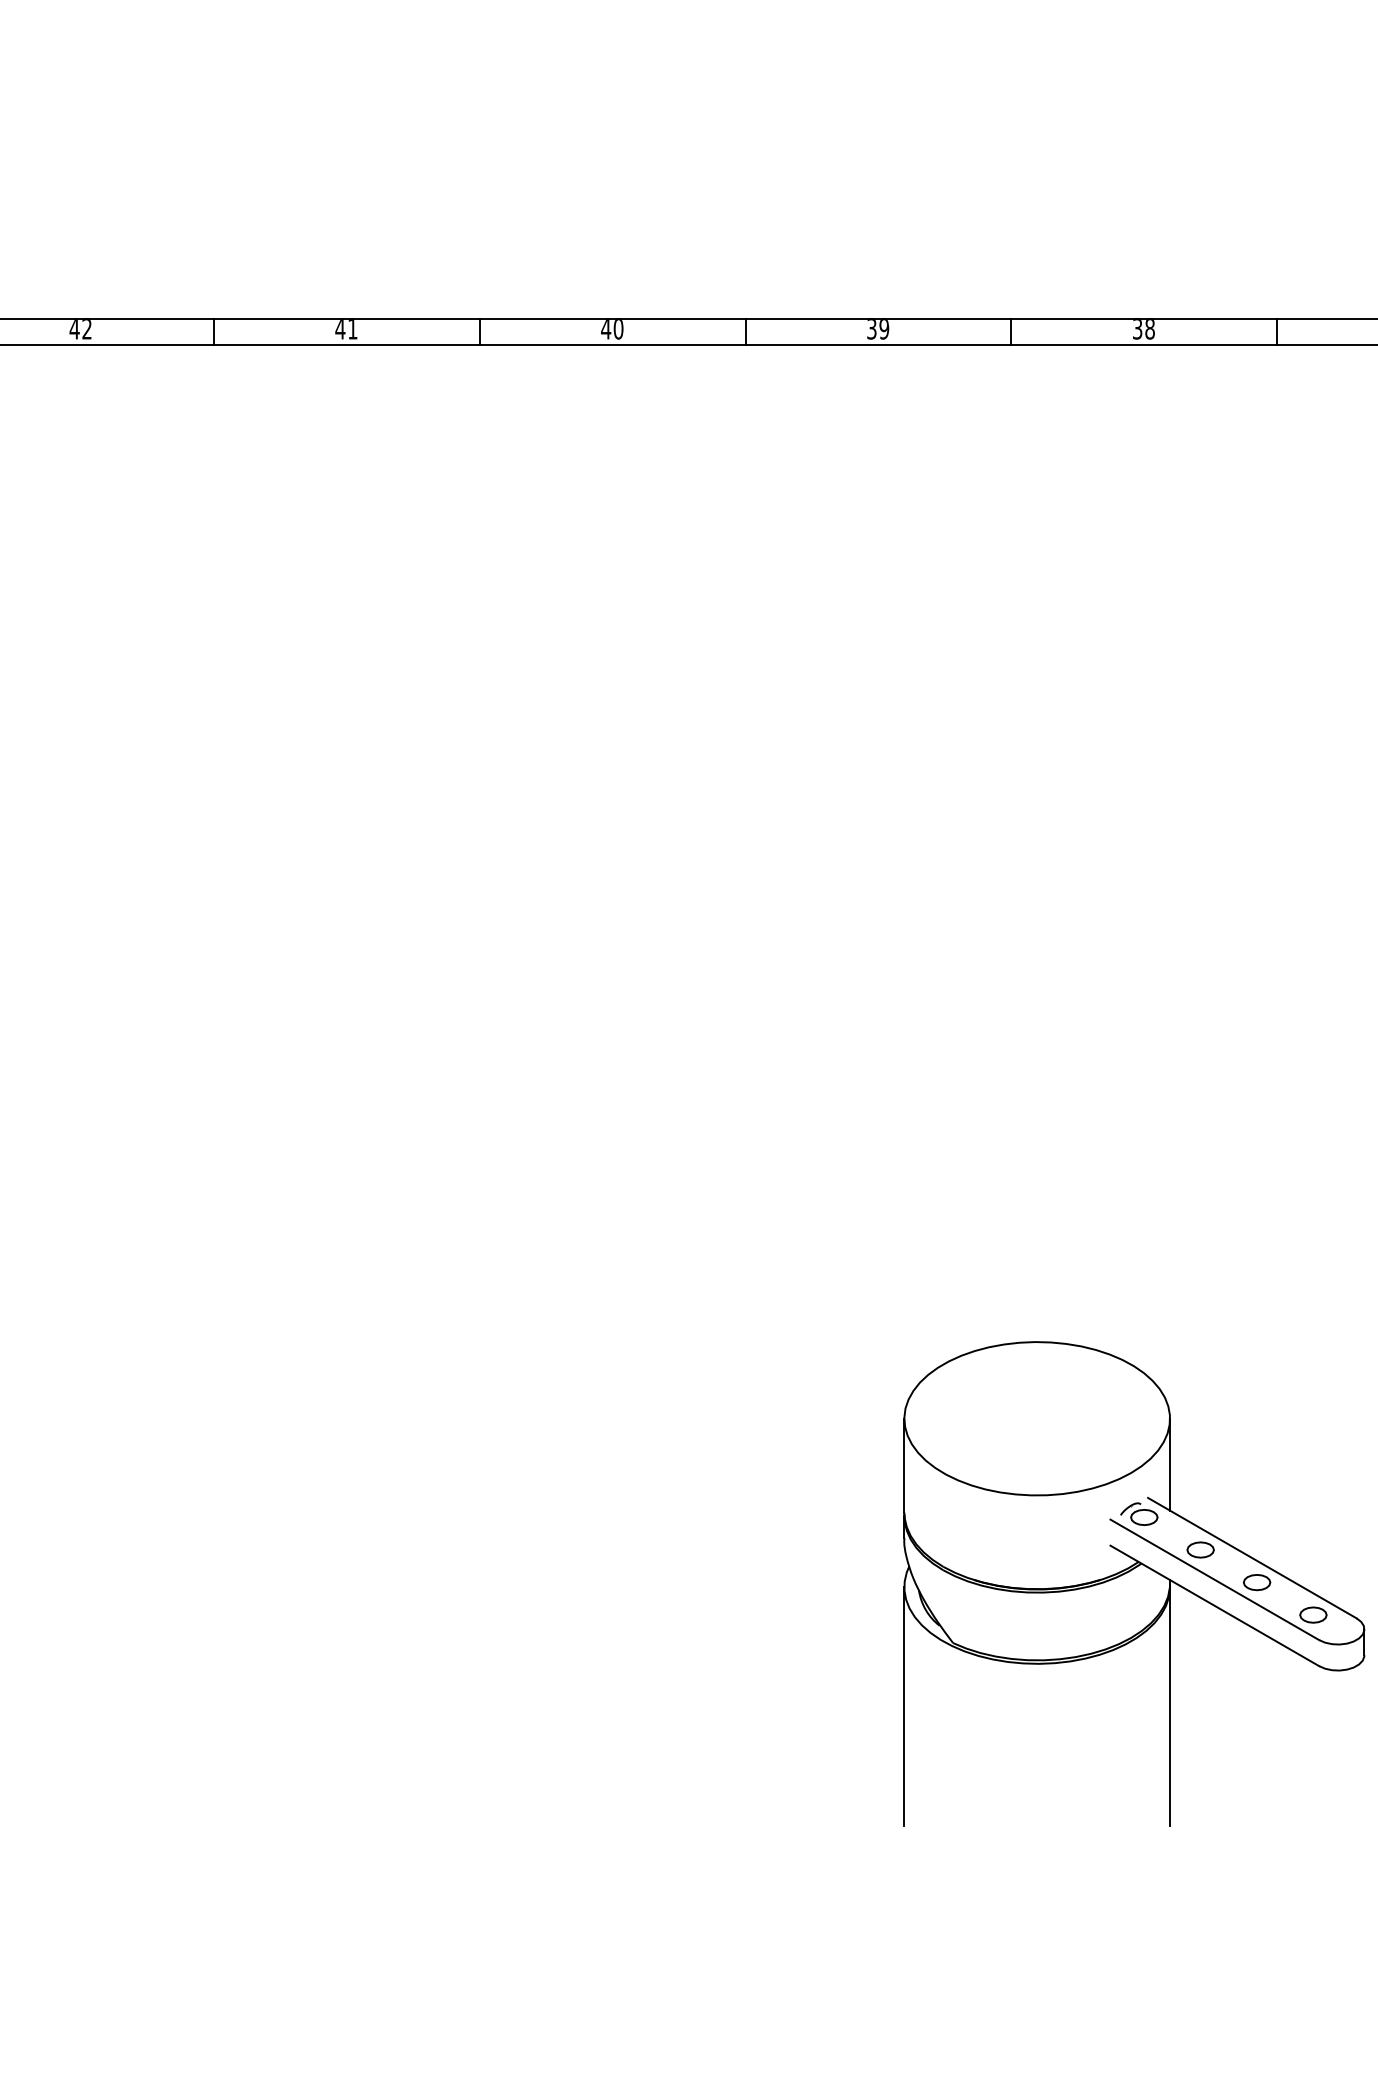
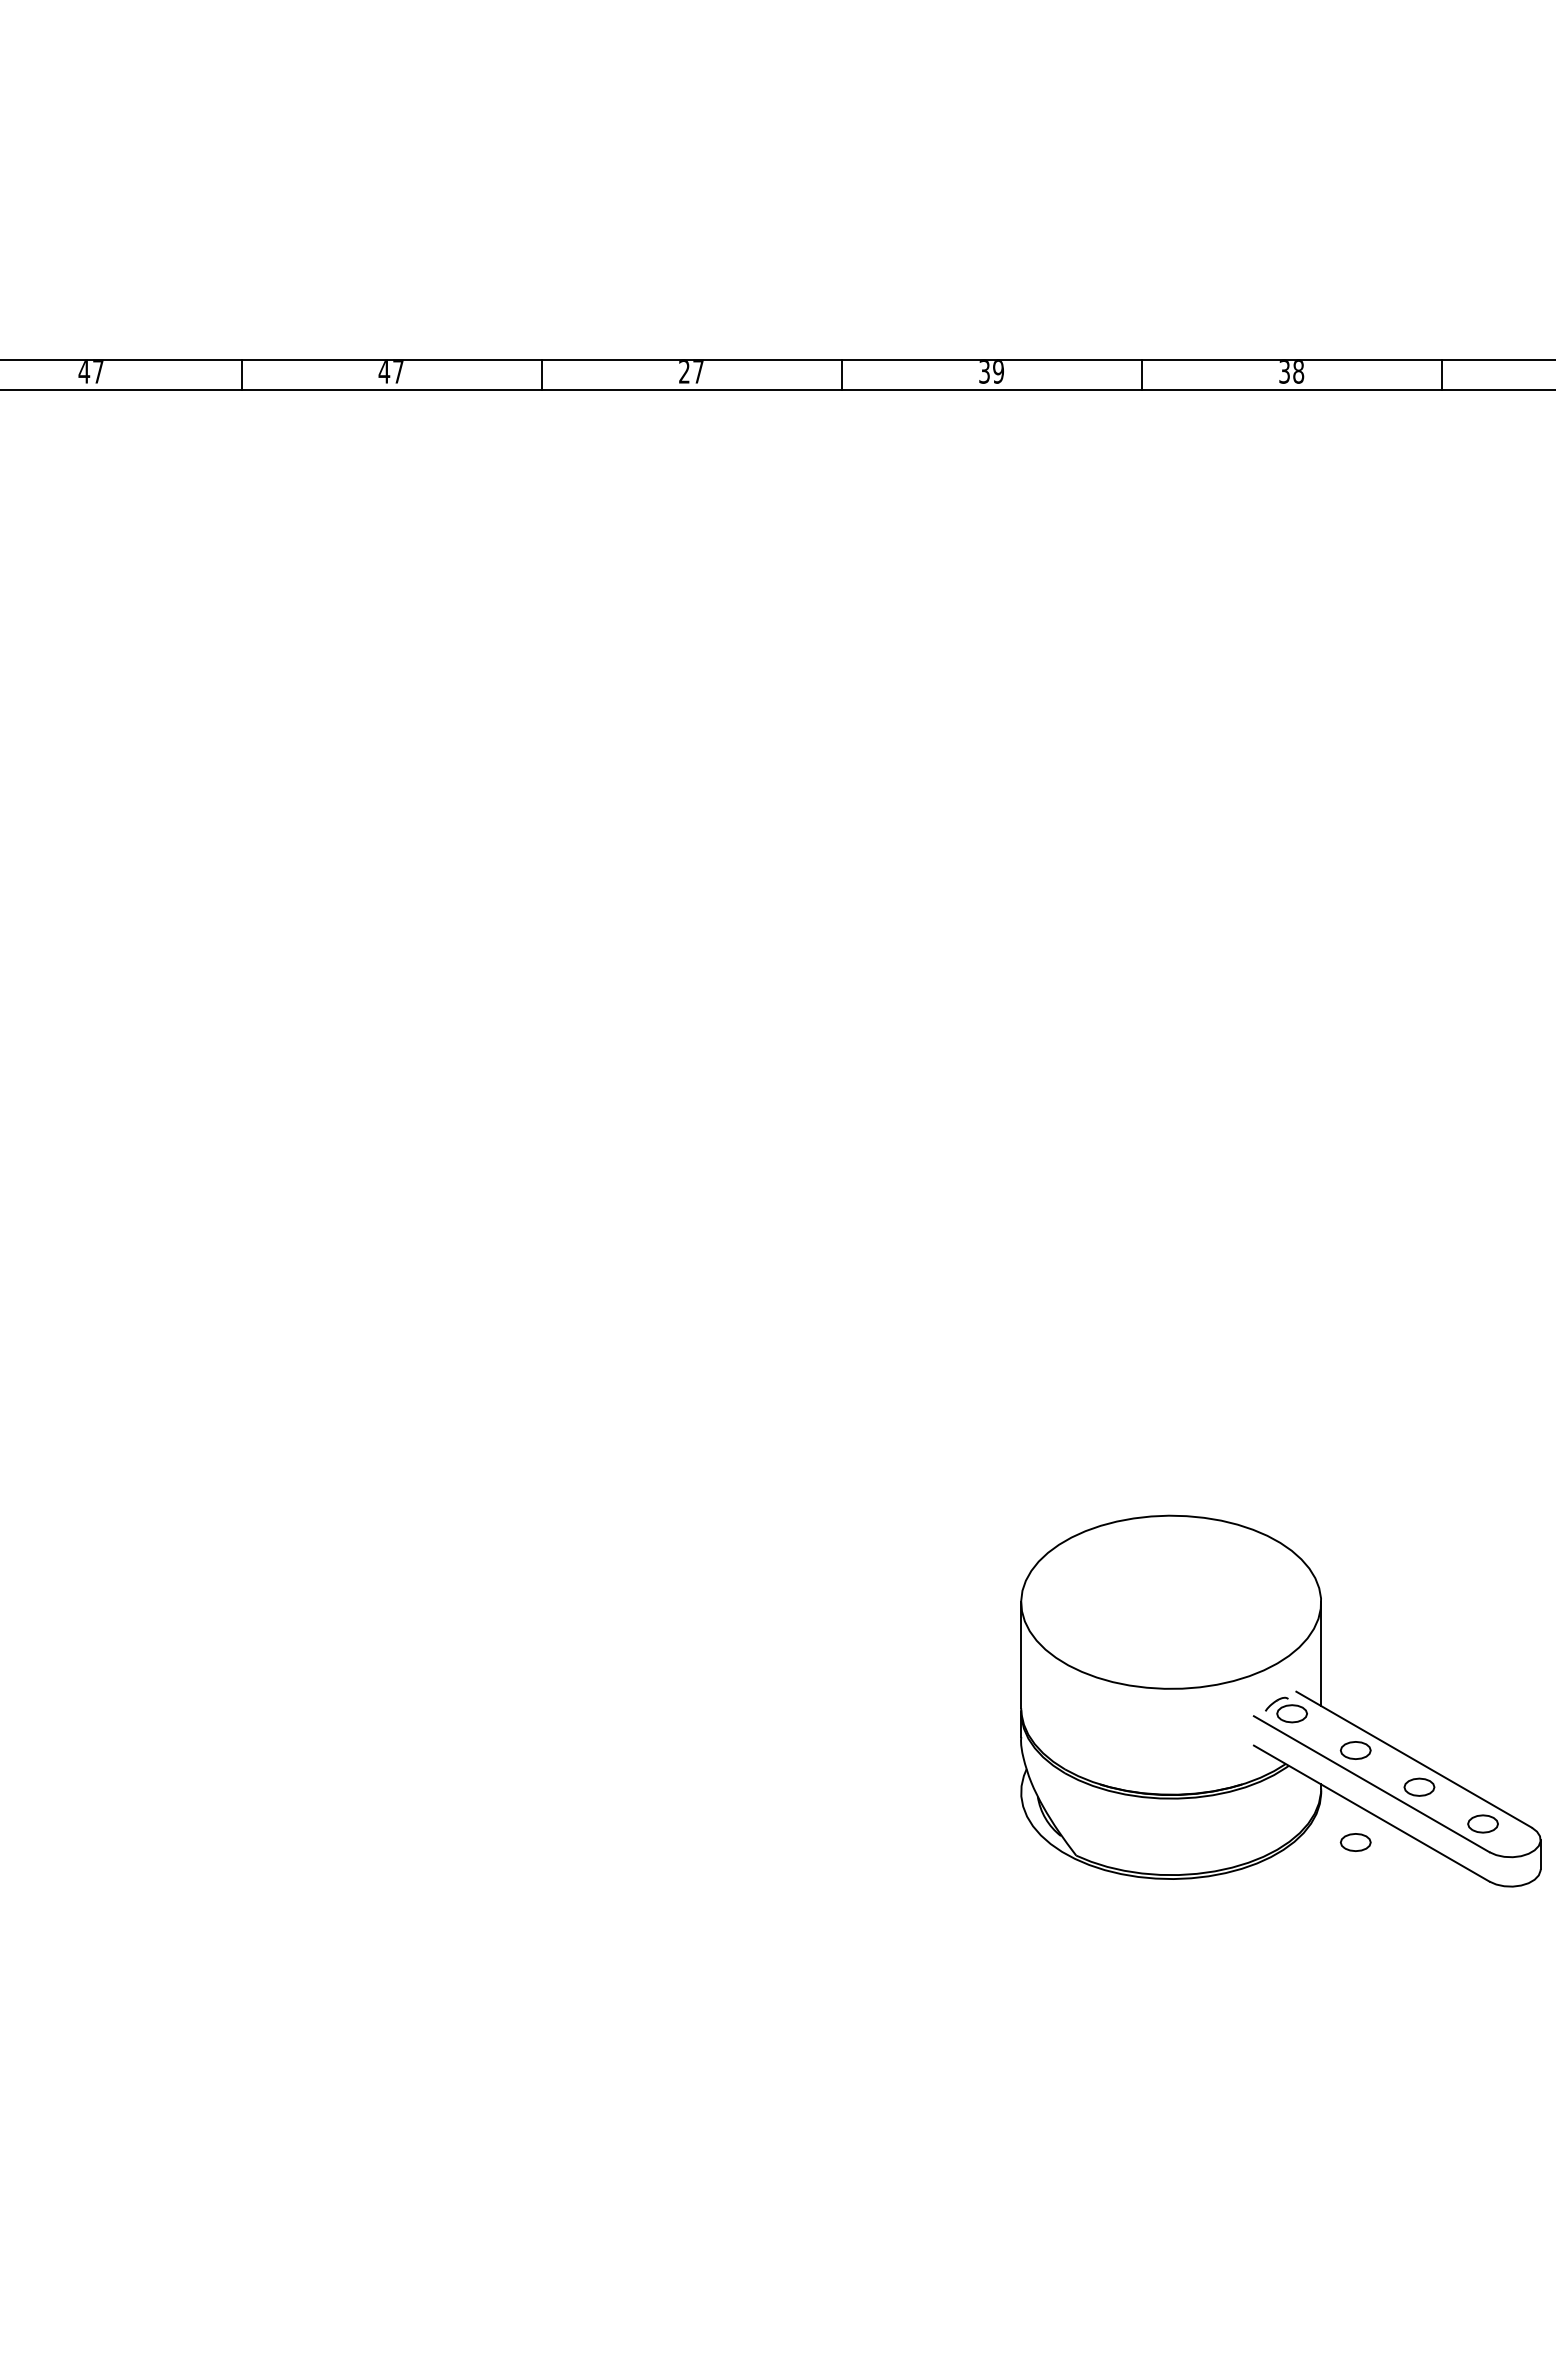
text: (87, 329) -> (98, 372), 42 -> 47
text: (352, 329) -> (398, 372), 41 -> 47
text: (612, 329) -> (691, 372), 40 -> 27
part: (1200, 1631) -> (1355, 1842), added
line: (904, 1706) -> (1021, 1927), removed
line: (1170, 1706) -> (1321, 1927), removed

